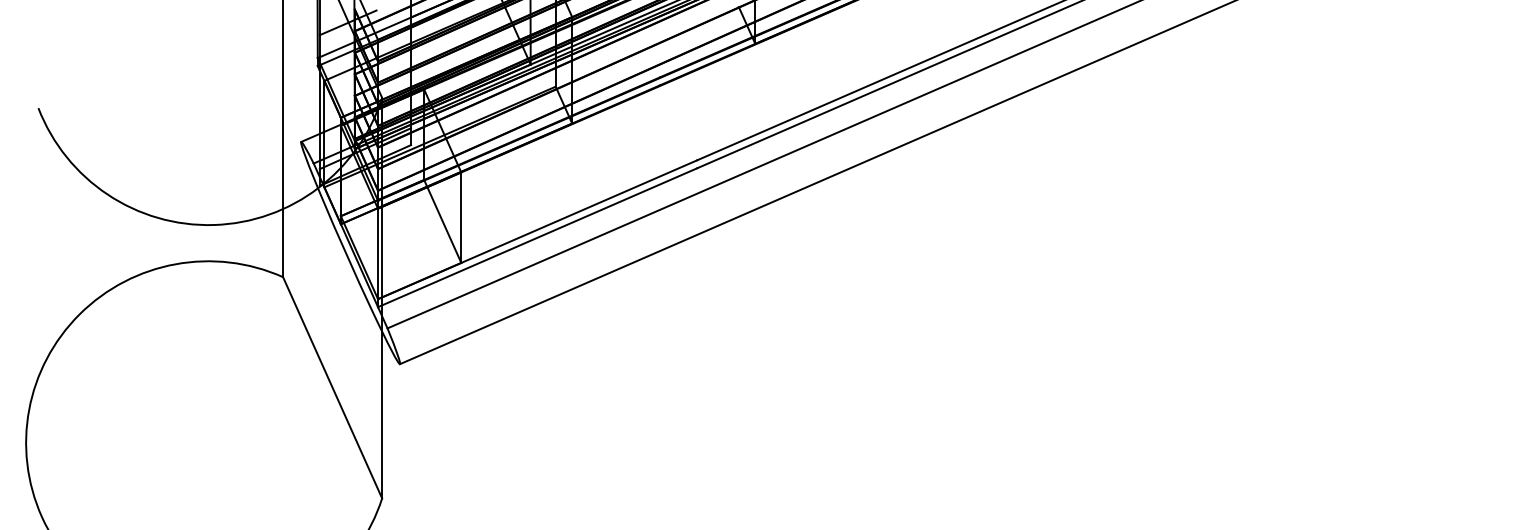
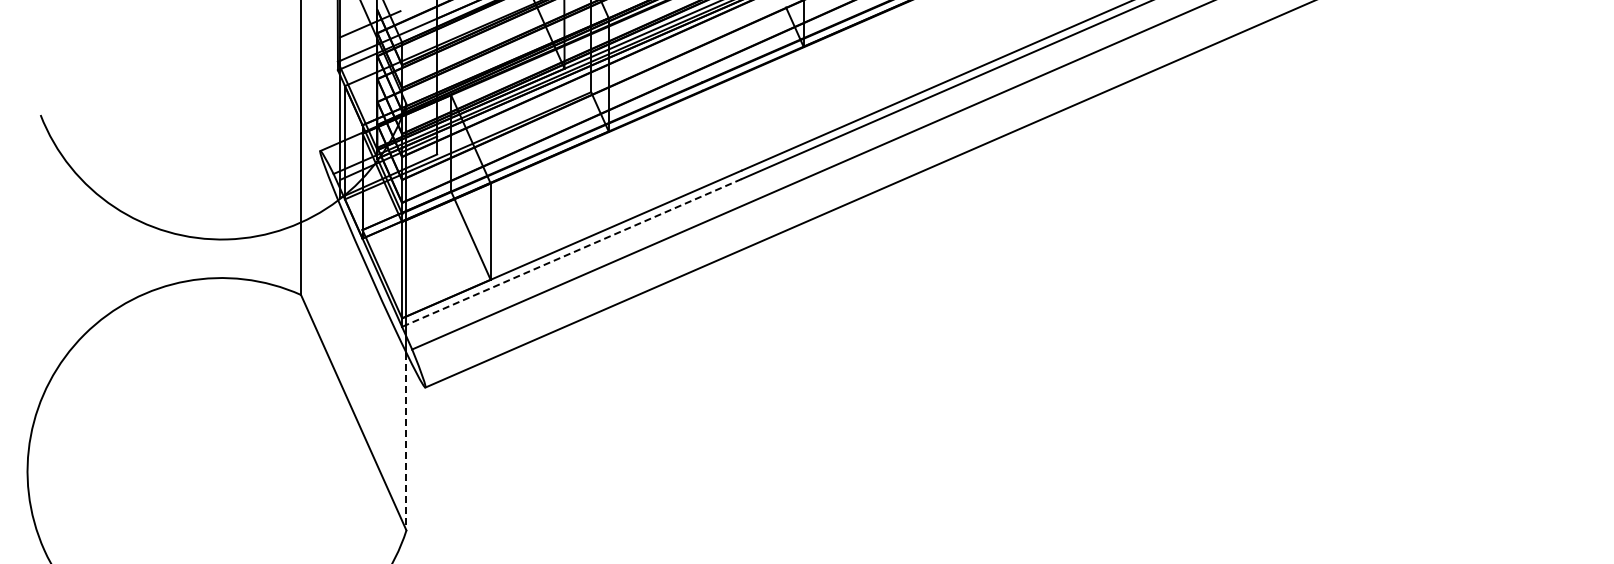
line: (537, 238) -> (571, 253), solid -> dashed
line: (382, 414) -> (406, 441), solid -> dashed

